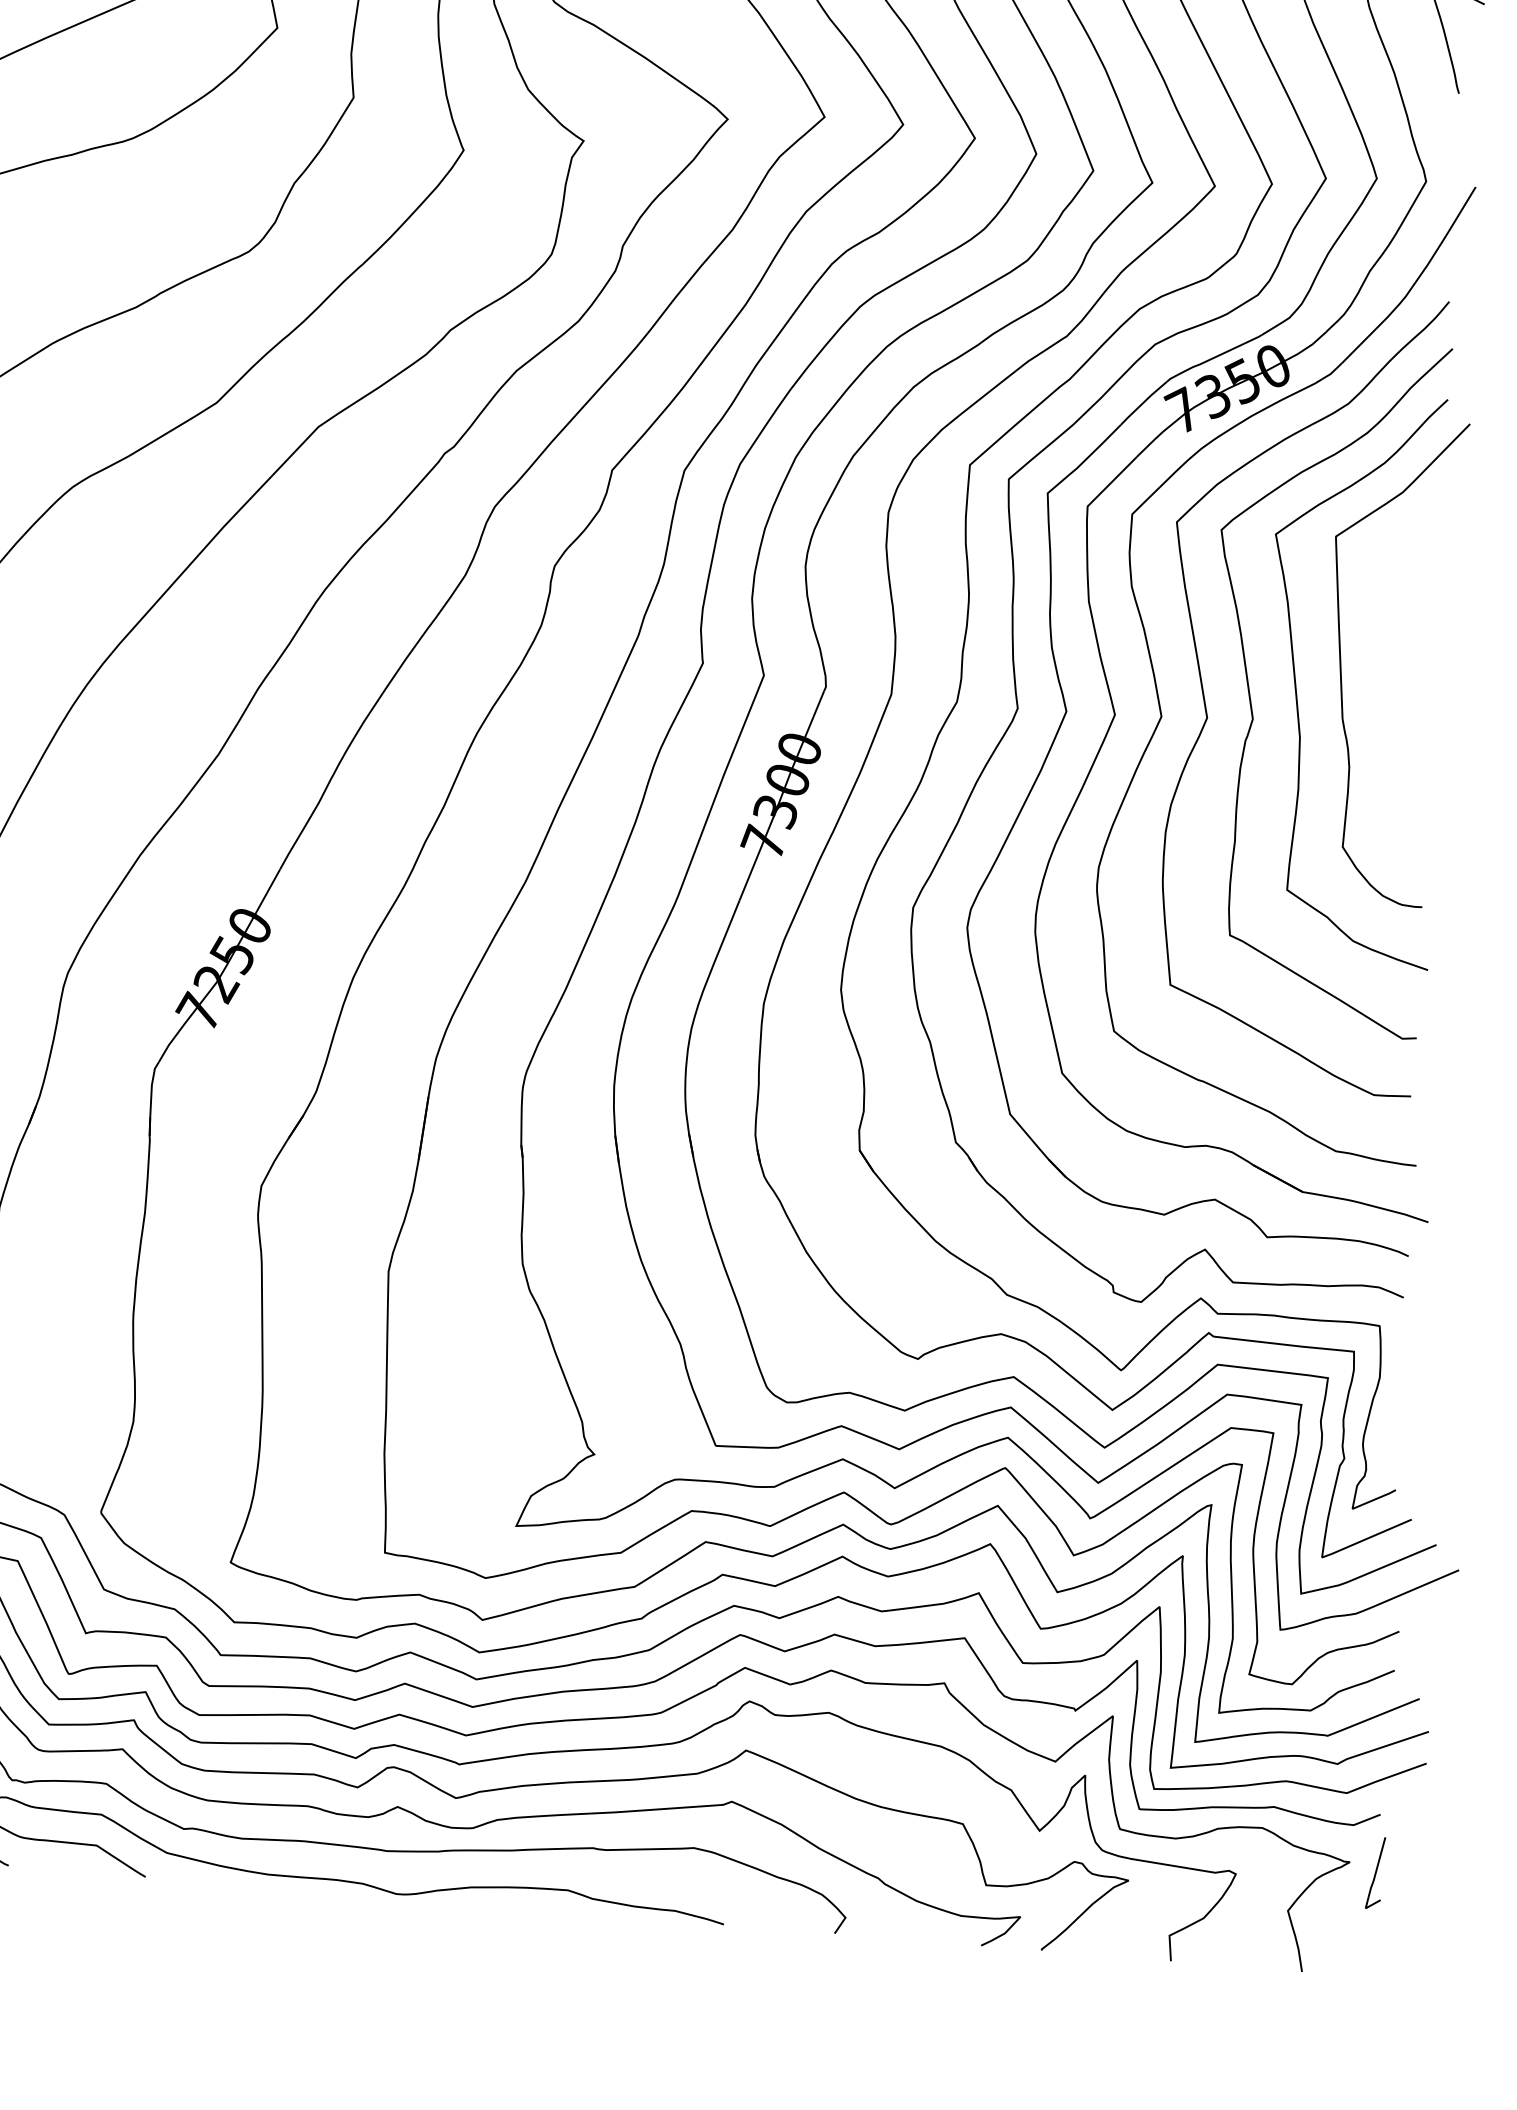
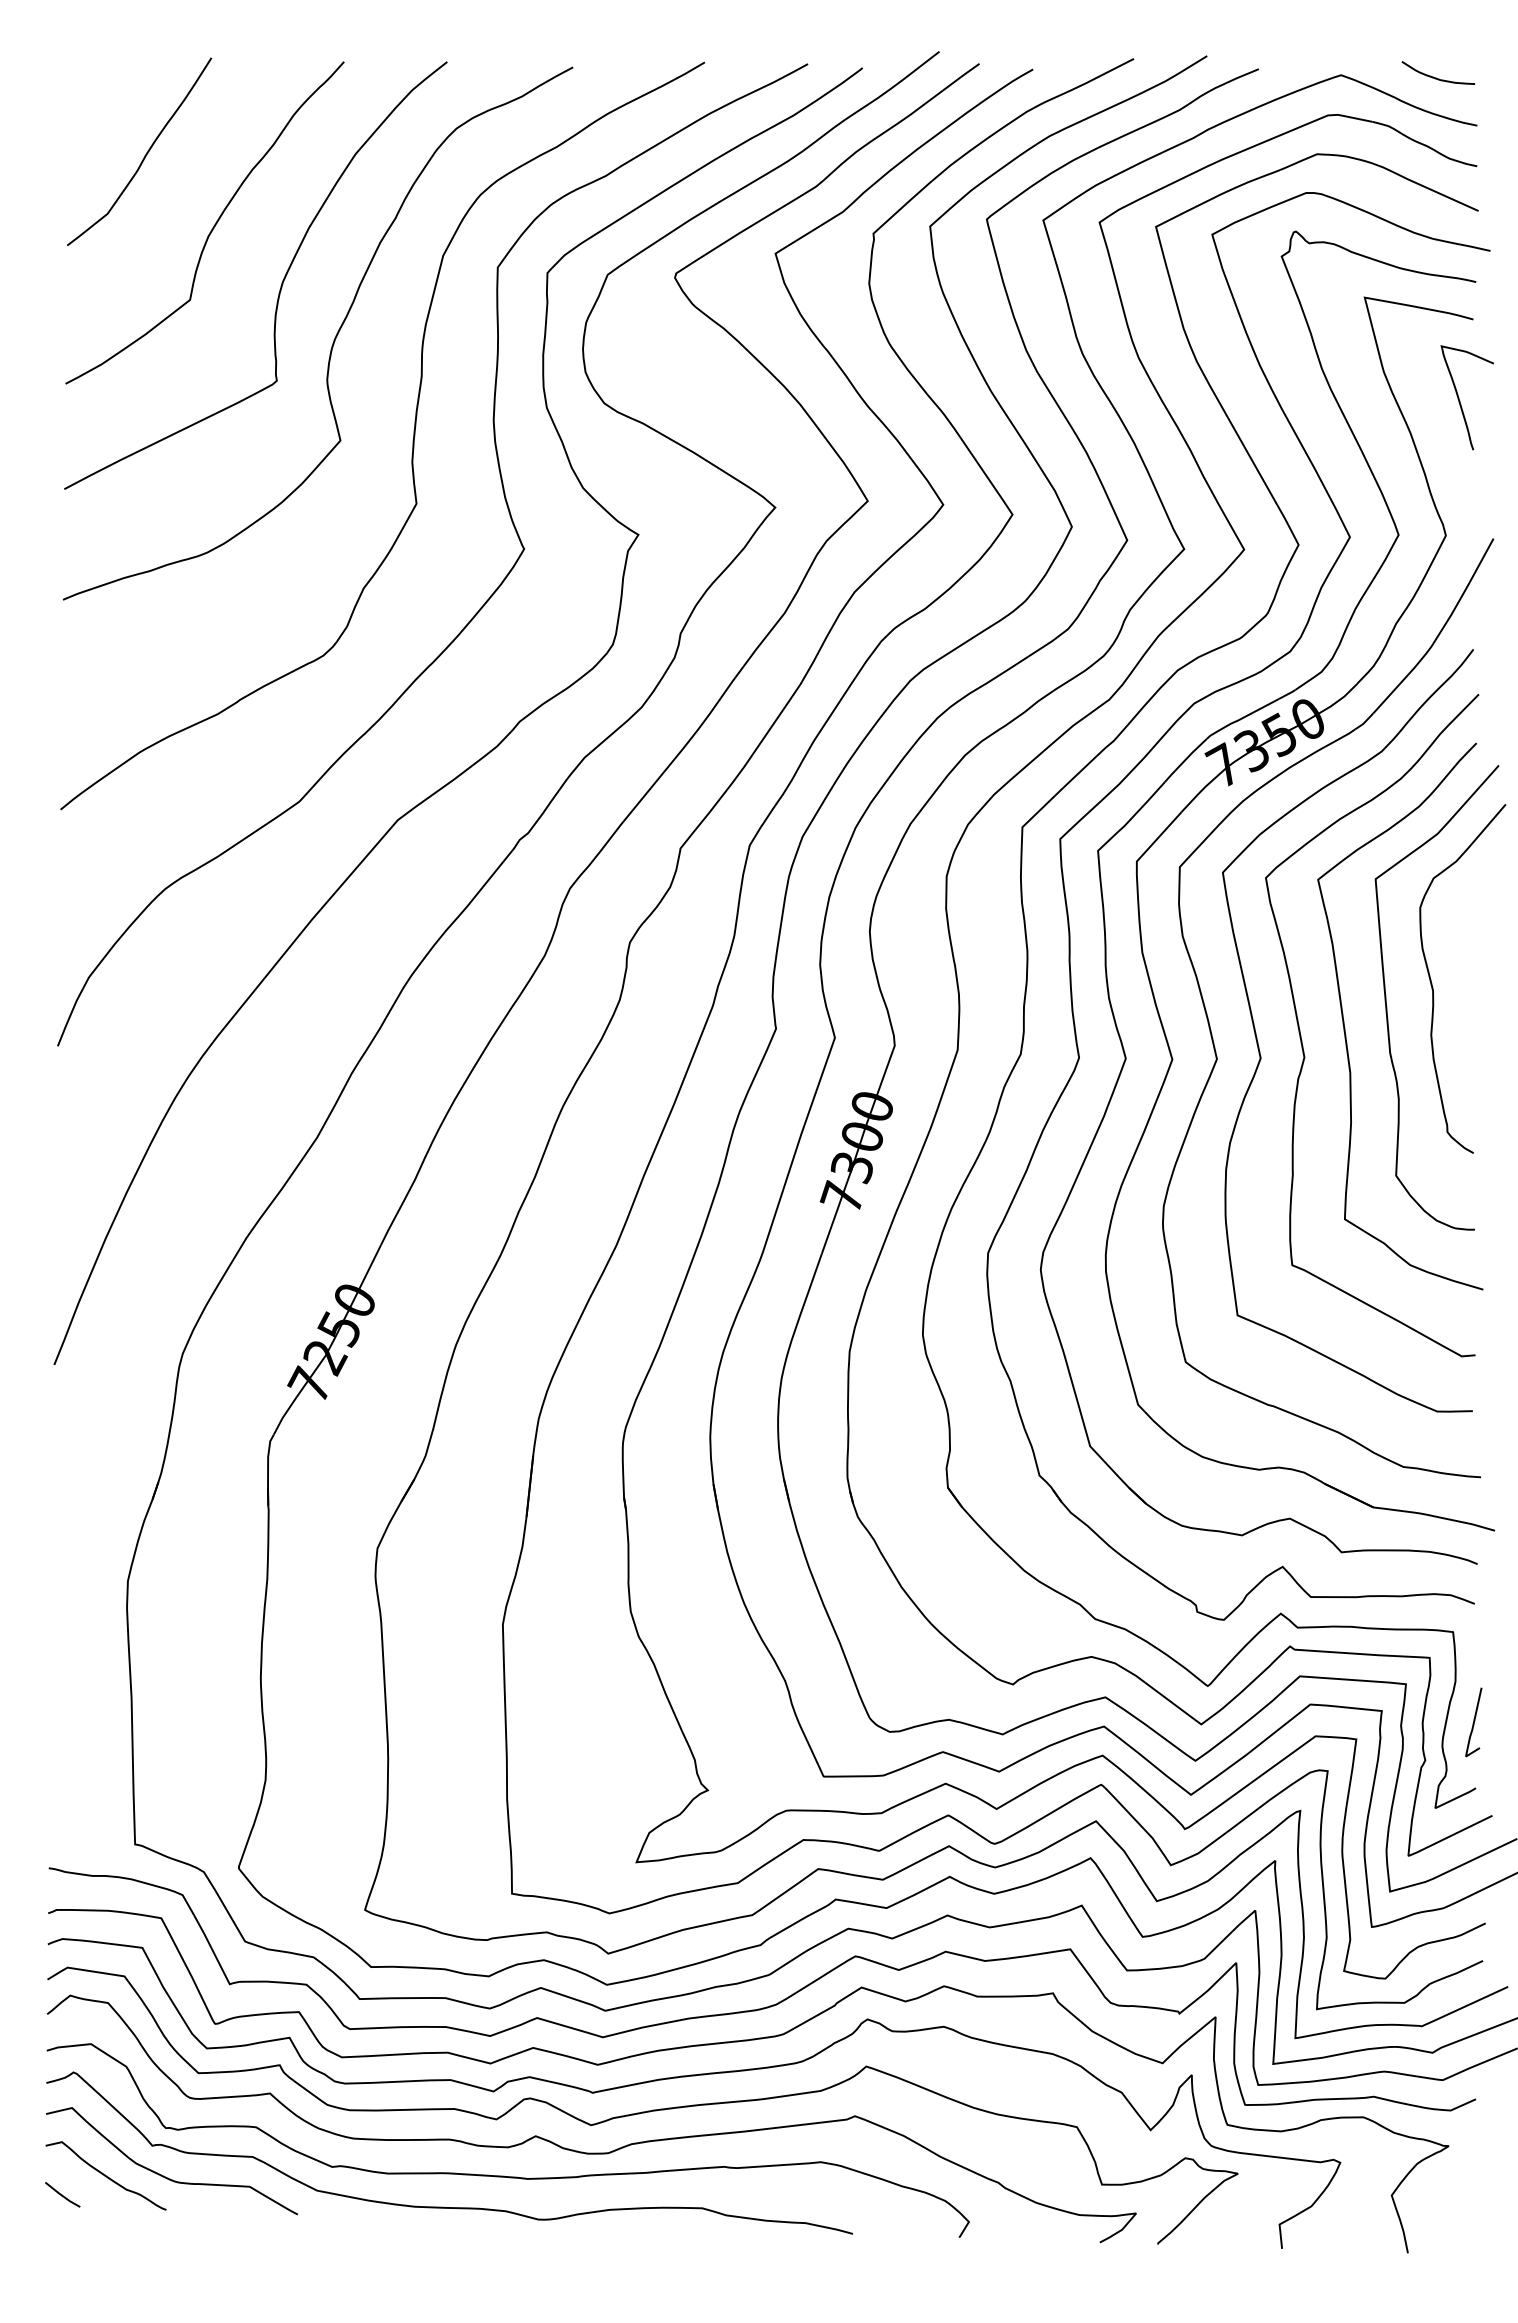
curve: (1390, 652) -> (1433, 987), added
line: (1375, 1873) -> (1473, 1722), moved

